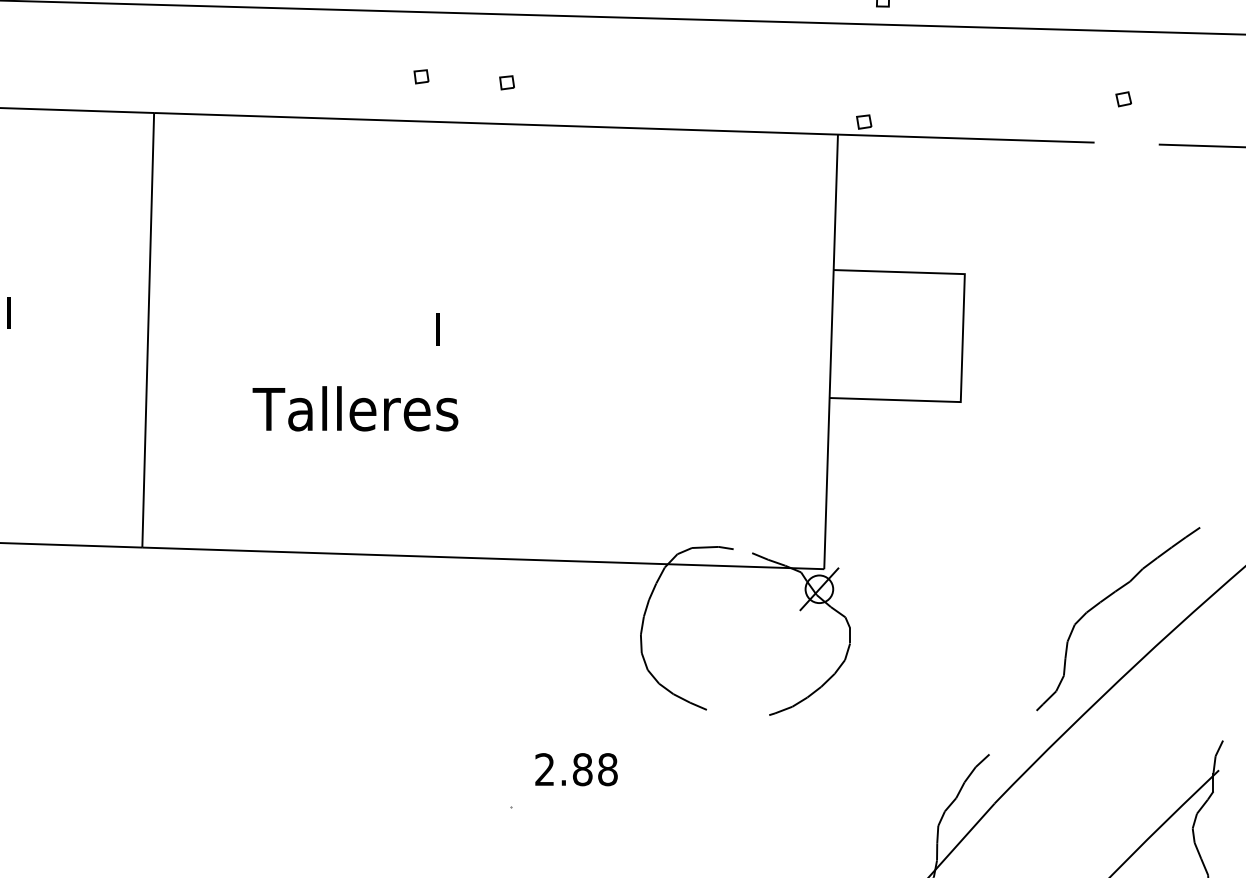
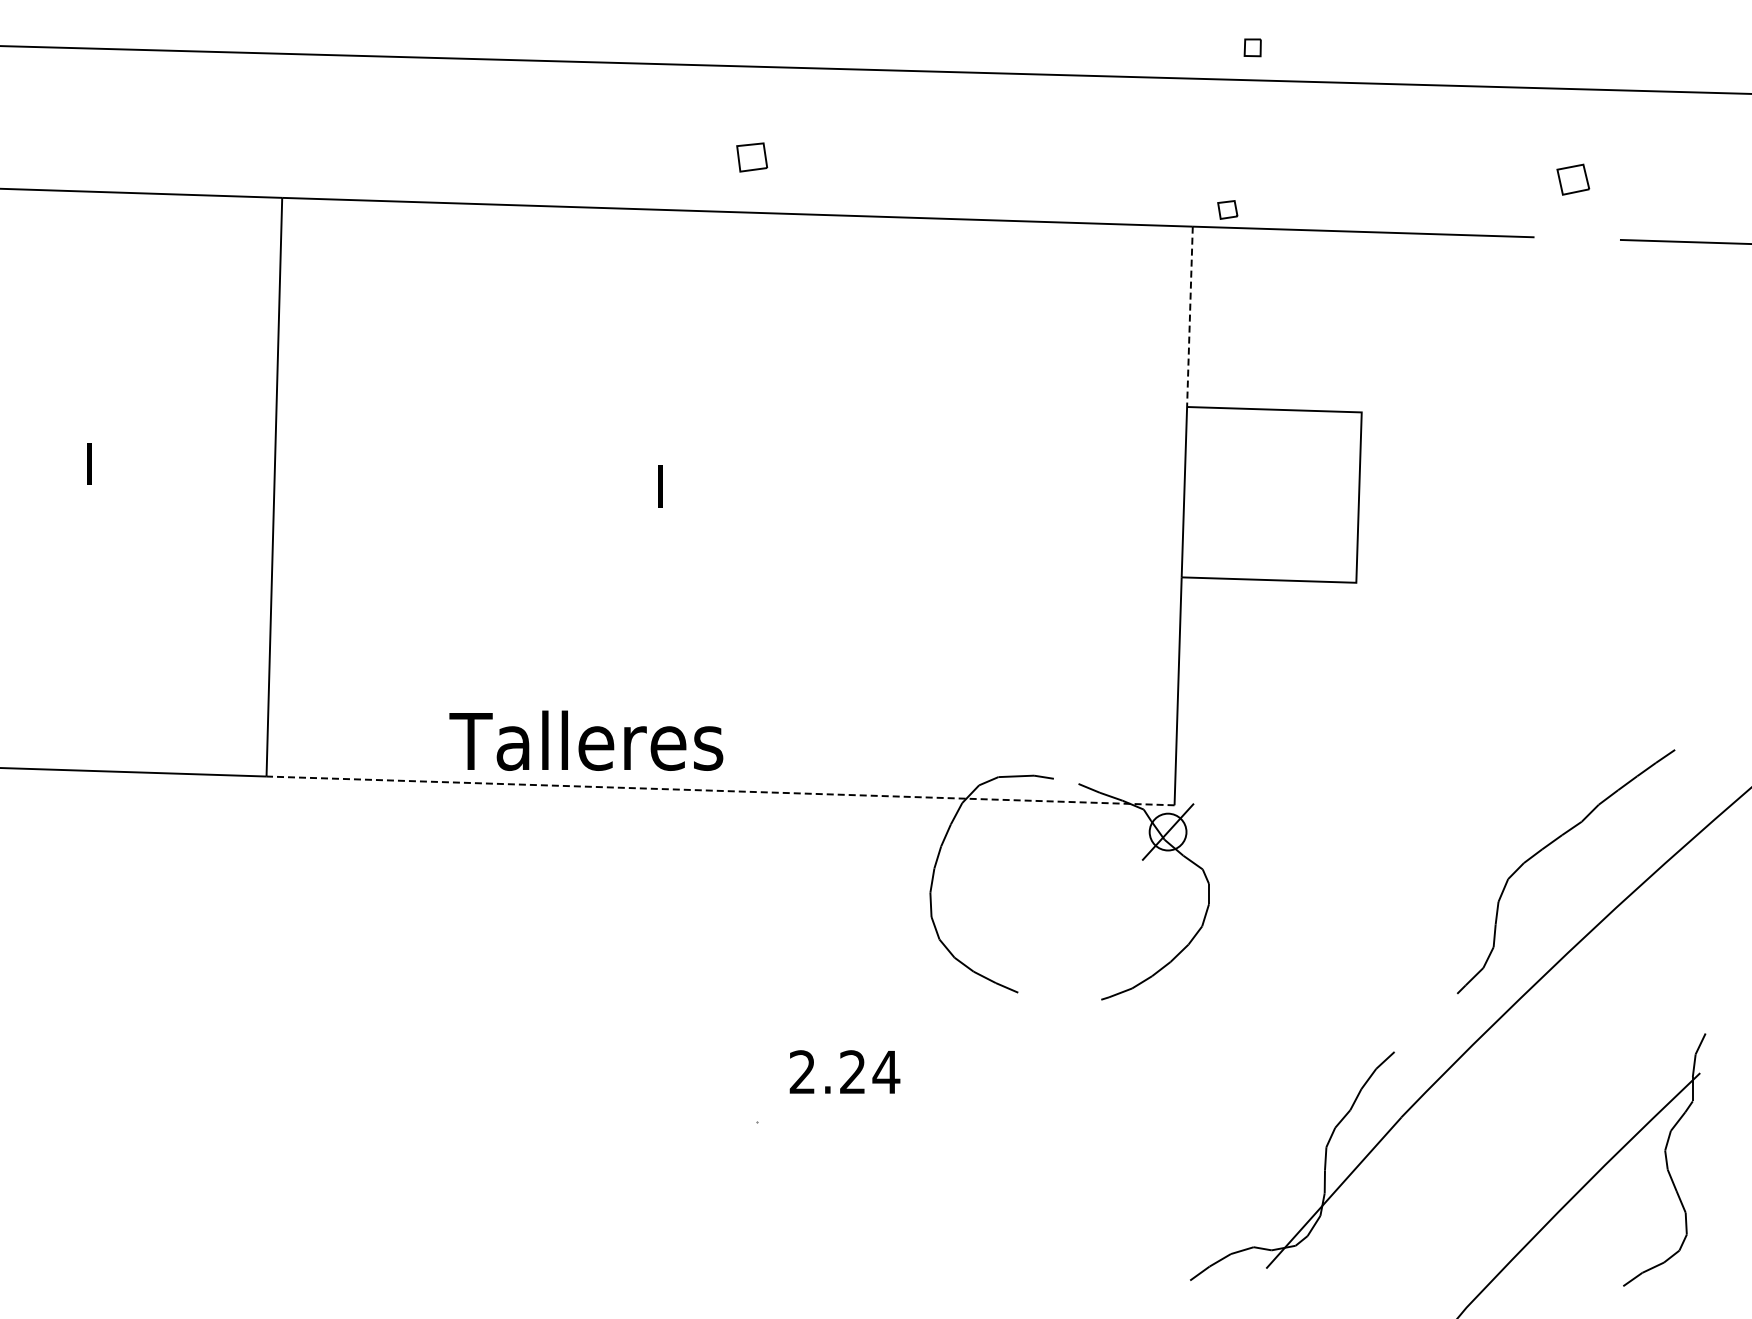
part: (421, 76) -> (638, 149), removed
part: (507, 82) -> (752, 157), size x1.6
part: (1123, 99) -> (1573, 179), size x1.6
line: (835, 202) -> (1189, 317), solid -> dashed
text: (355, 408) -> (586, 740), moved
line: (483, 558) -> (720, 790), solid -> dashed
text: (595, 769) -> (869, 1072), 2.88 -> 2.24

